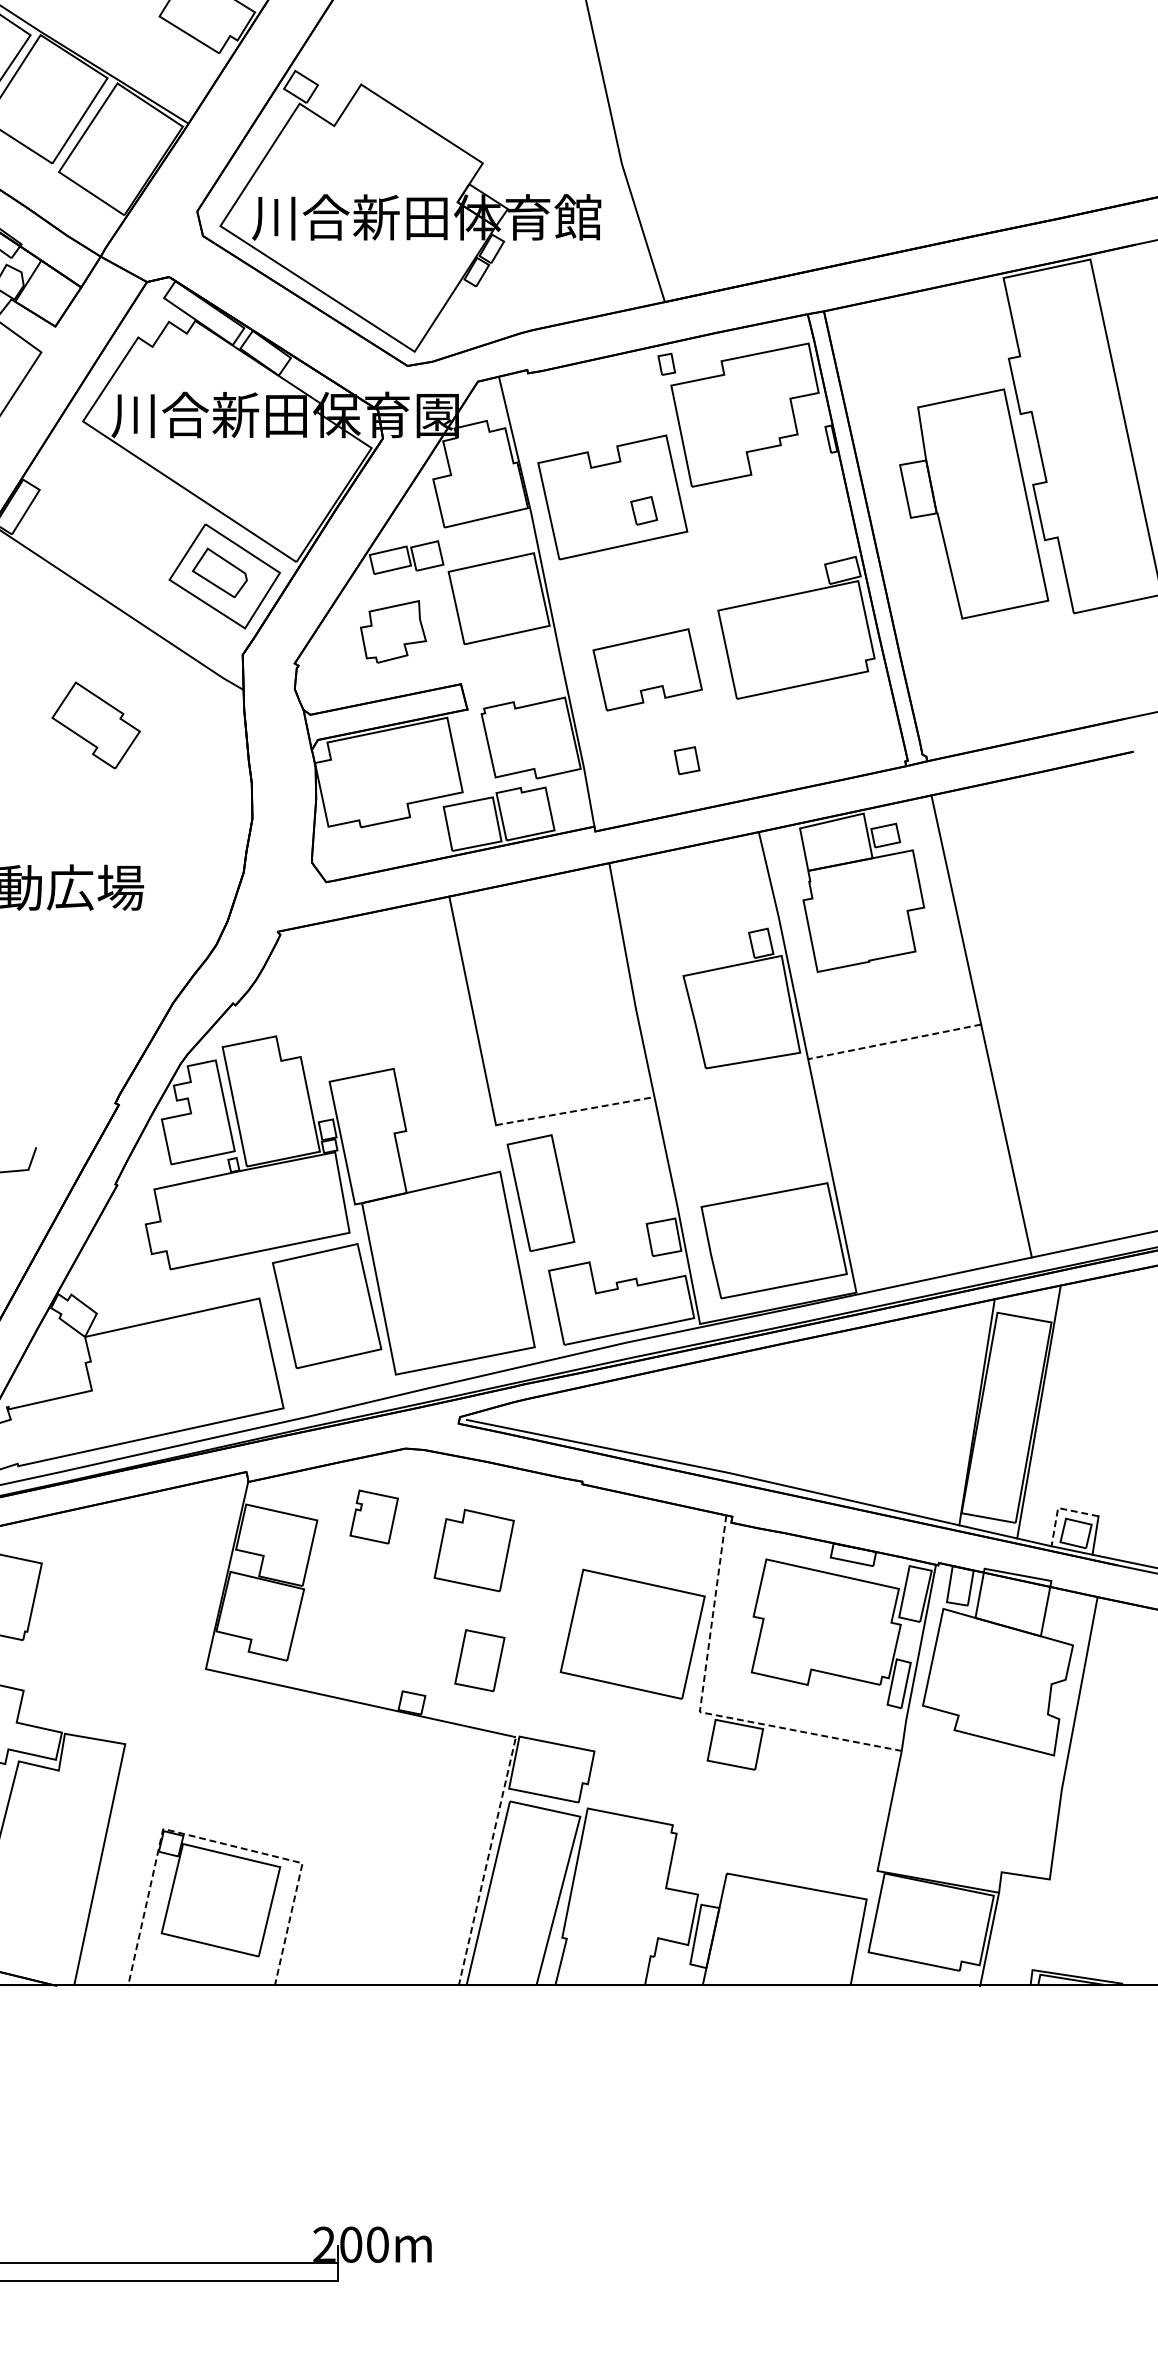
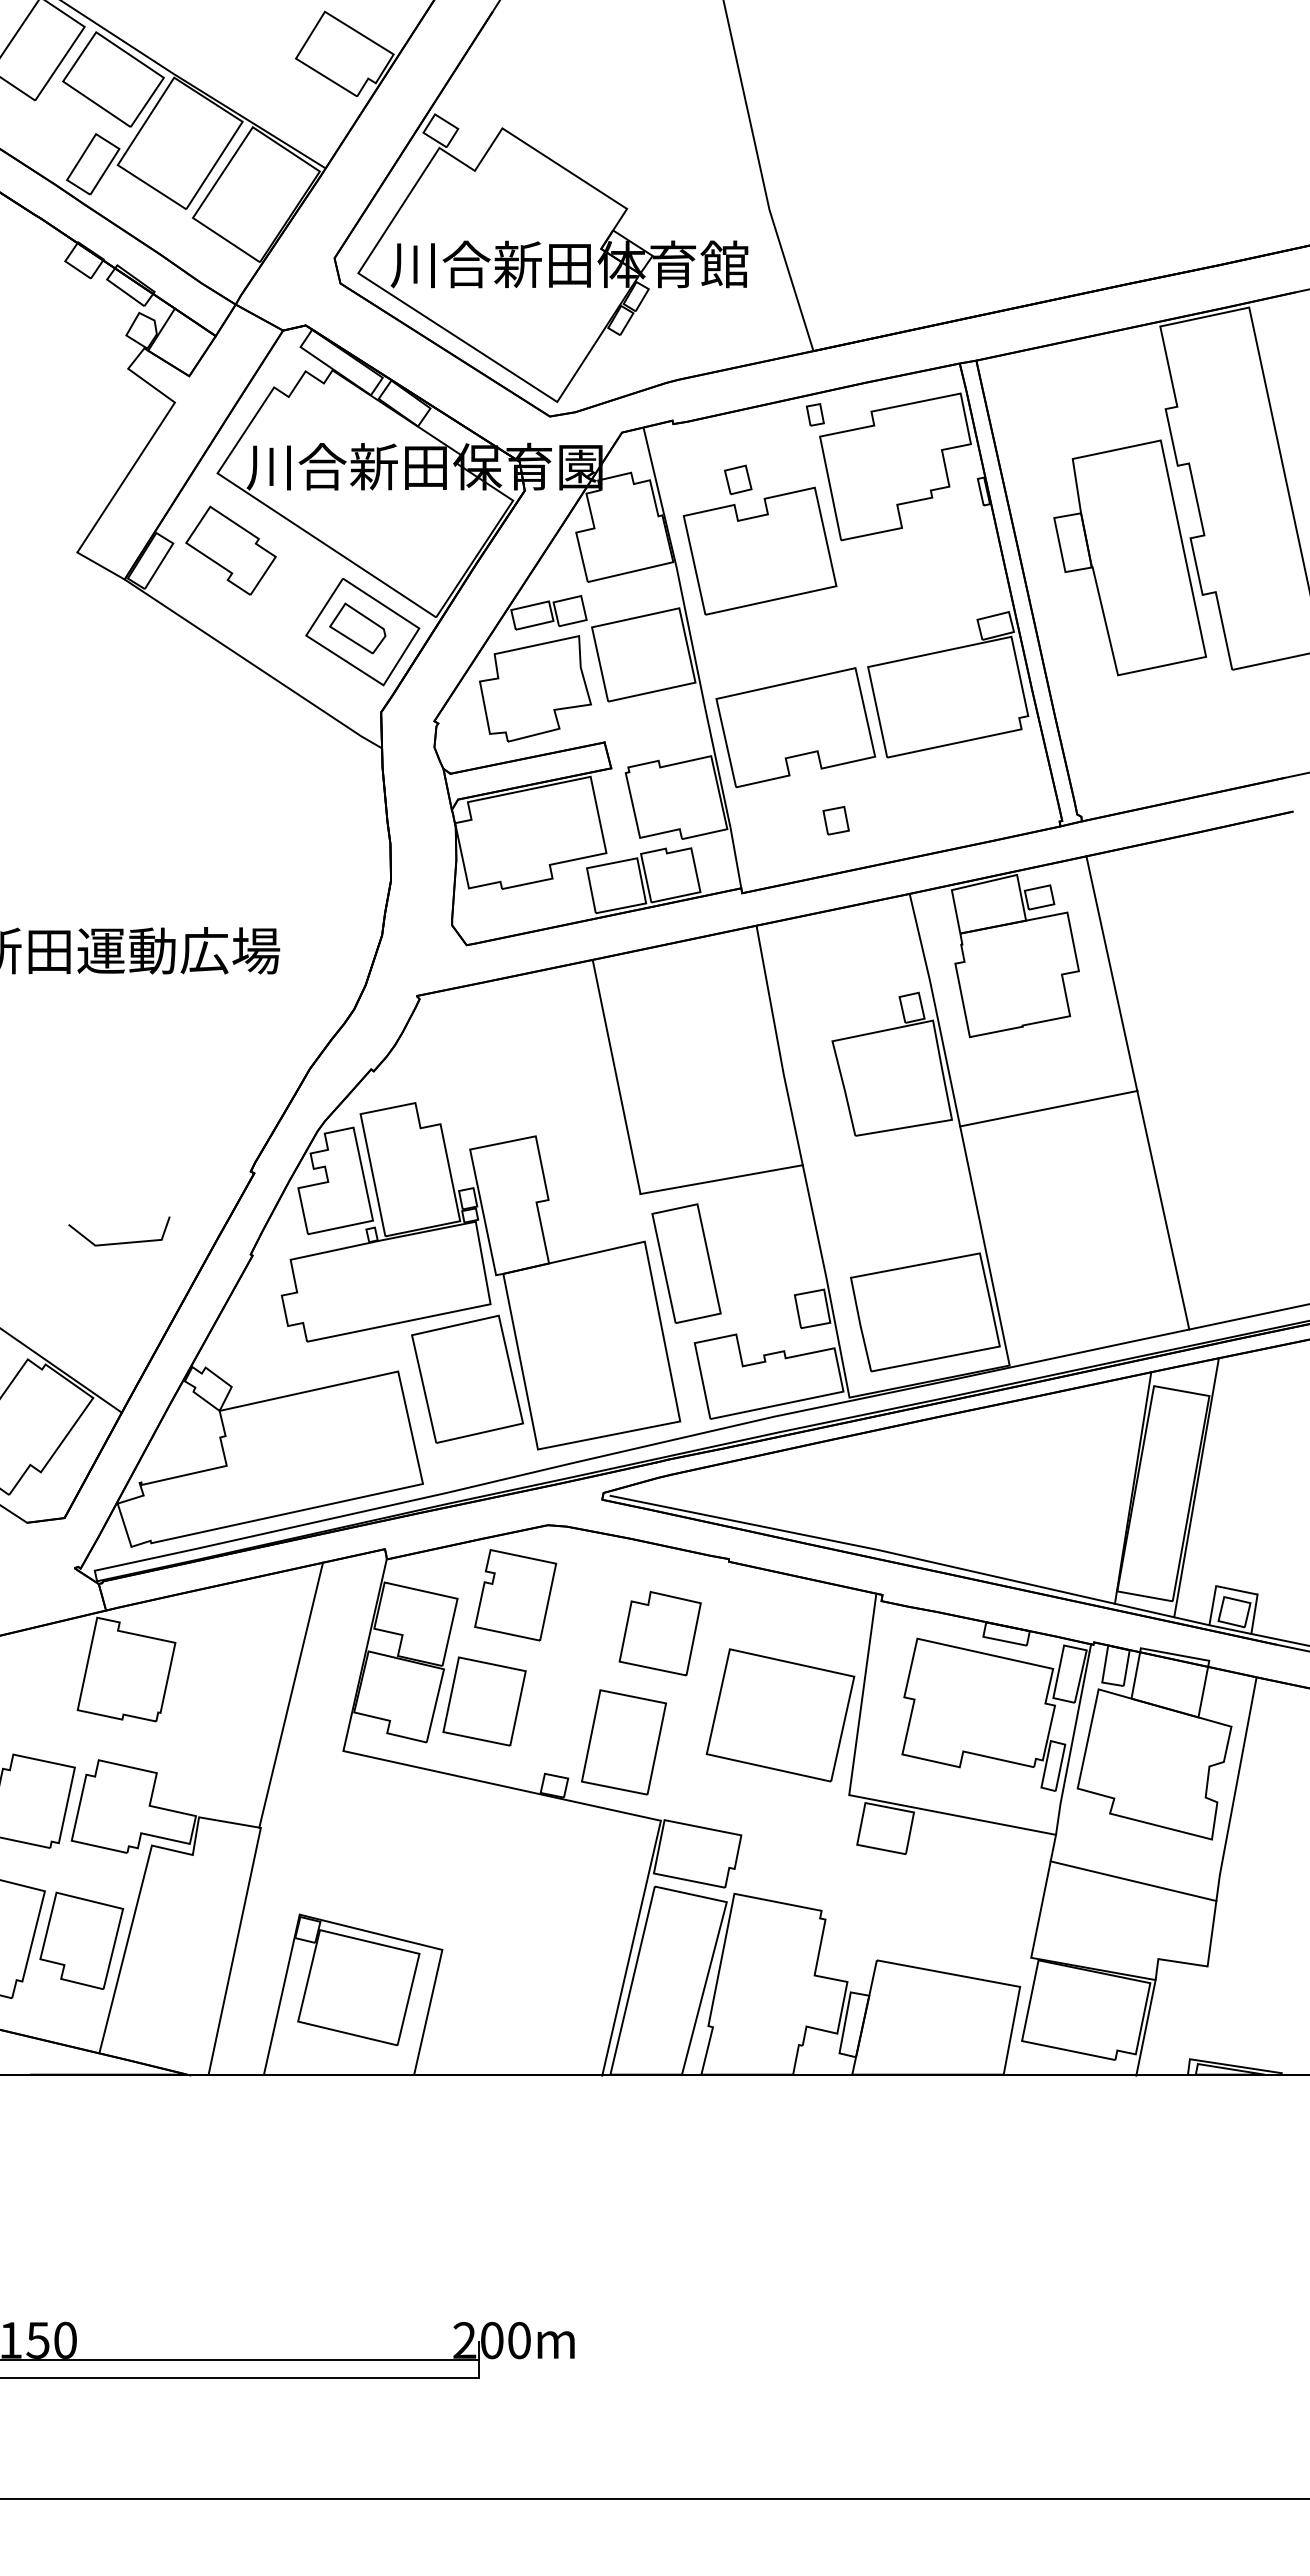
part: (644, 510) -> (738, 479), moved
part: (393, 631) -> (535, 688), size x1.67
part: (647, 669) -> (795, 727), size x1.43
part: (95, 725) -> (230, 550), moved
line: (894, 1041) -> (1048, 1108), dashed -> solid
line: (576, 1111) -> (722, 1179), dashed -> solid
line: (1059, 1508) -> (1217, 1586), dashed -> solid
part: (373, 1517) -> (515, 1595), size x1.67
part: (473, 1550) -> (659, 1633), moved
line: (155, 1613) -> (291, 1694), added
part: (343, 1620) -> (484, 1701), added
part: (479, 1660) -> (623, 1742), size x1.67
line: (703, 1712) -> (852, 1795), dashed -> solid
line: (977, 1795) -> (1133, 1880), added
line: (215, 1841) -> (353, 1927), dashed -> solid
line: (487, 1861) -> (631, 1948), dashed -> solid

